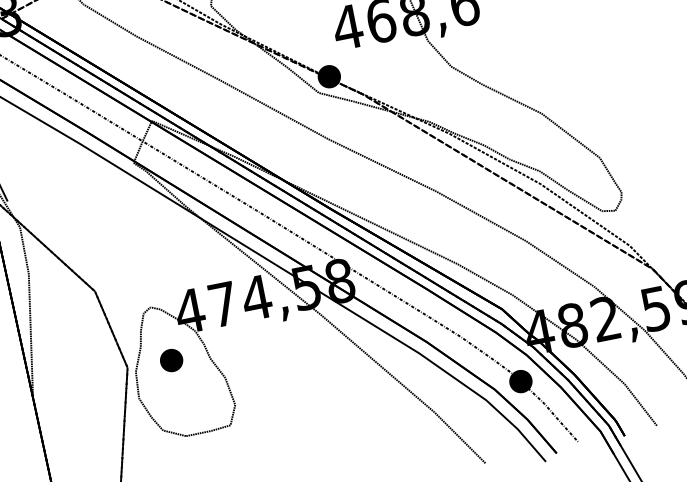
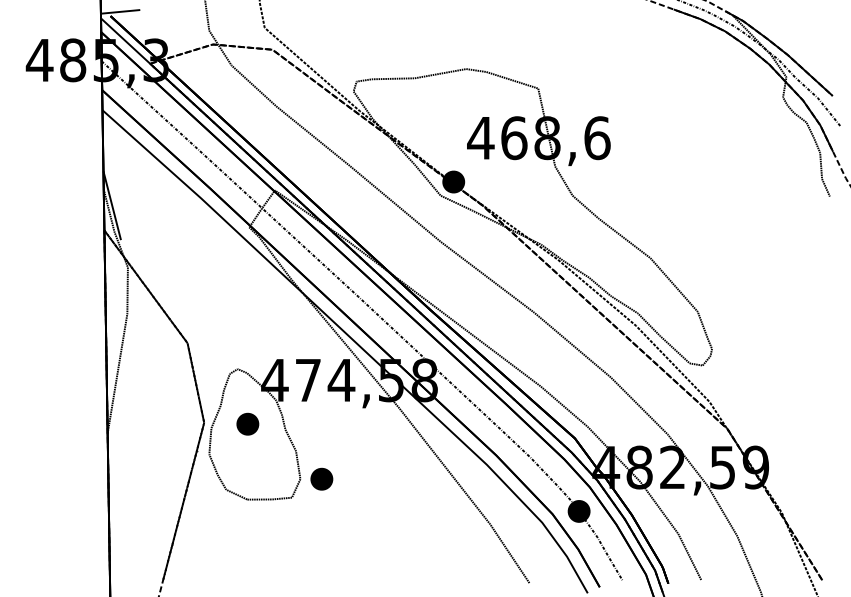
part: (256, 400) -> (321, 478), added

